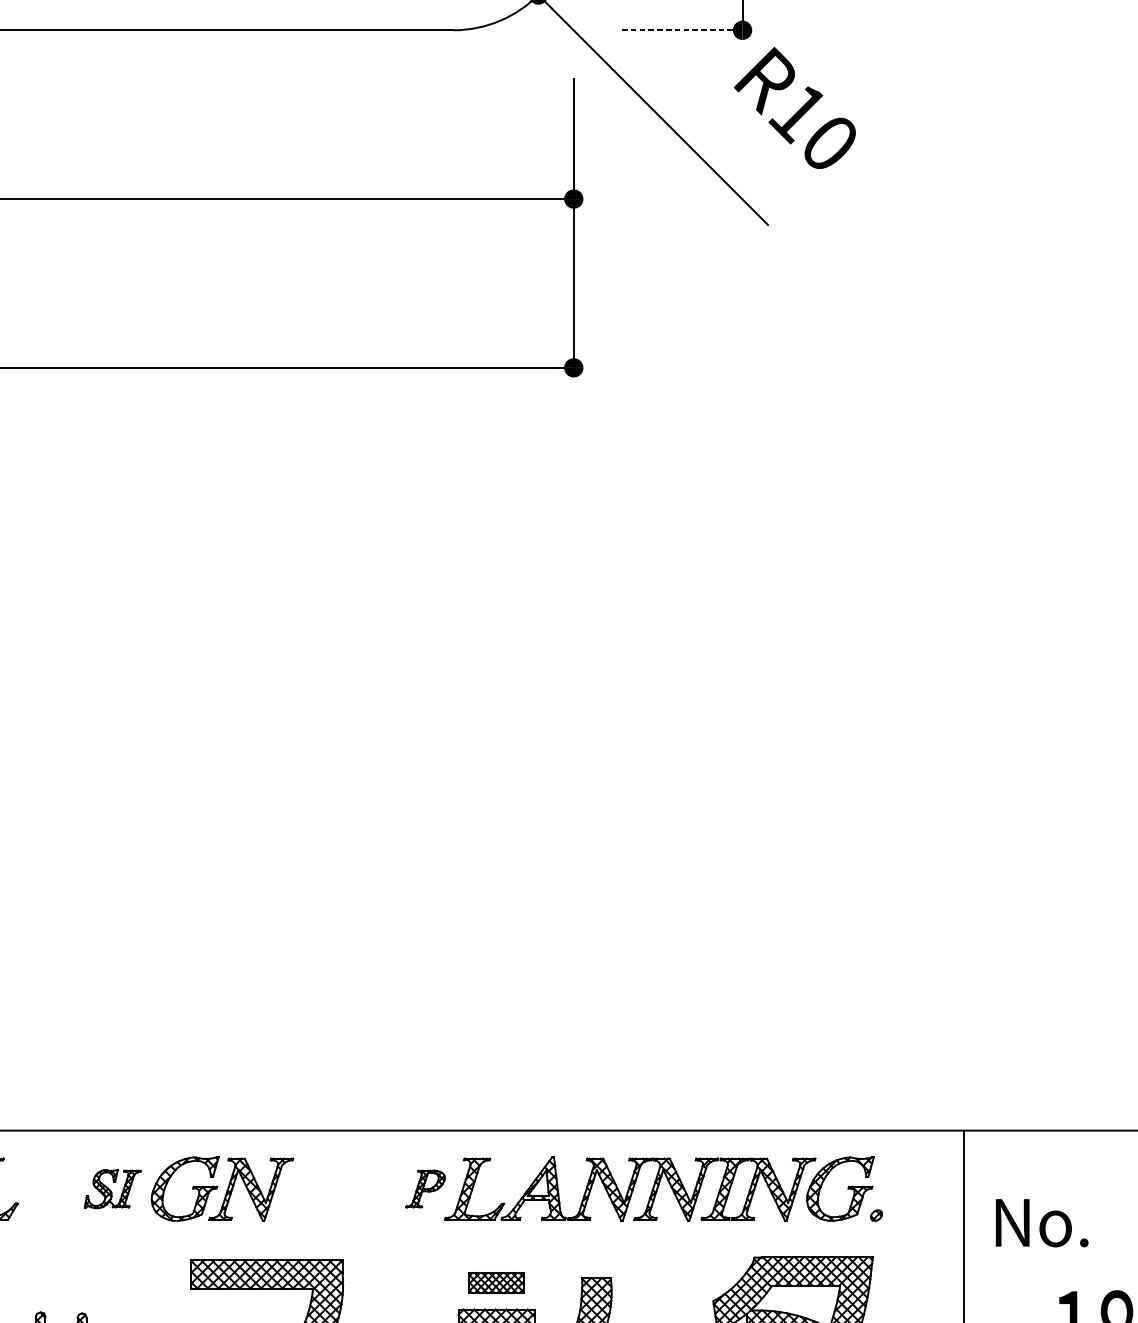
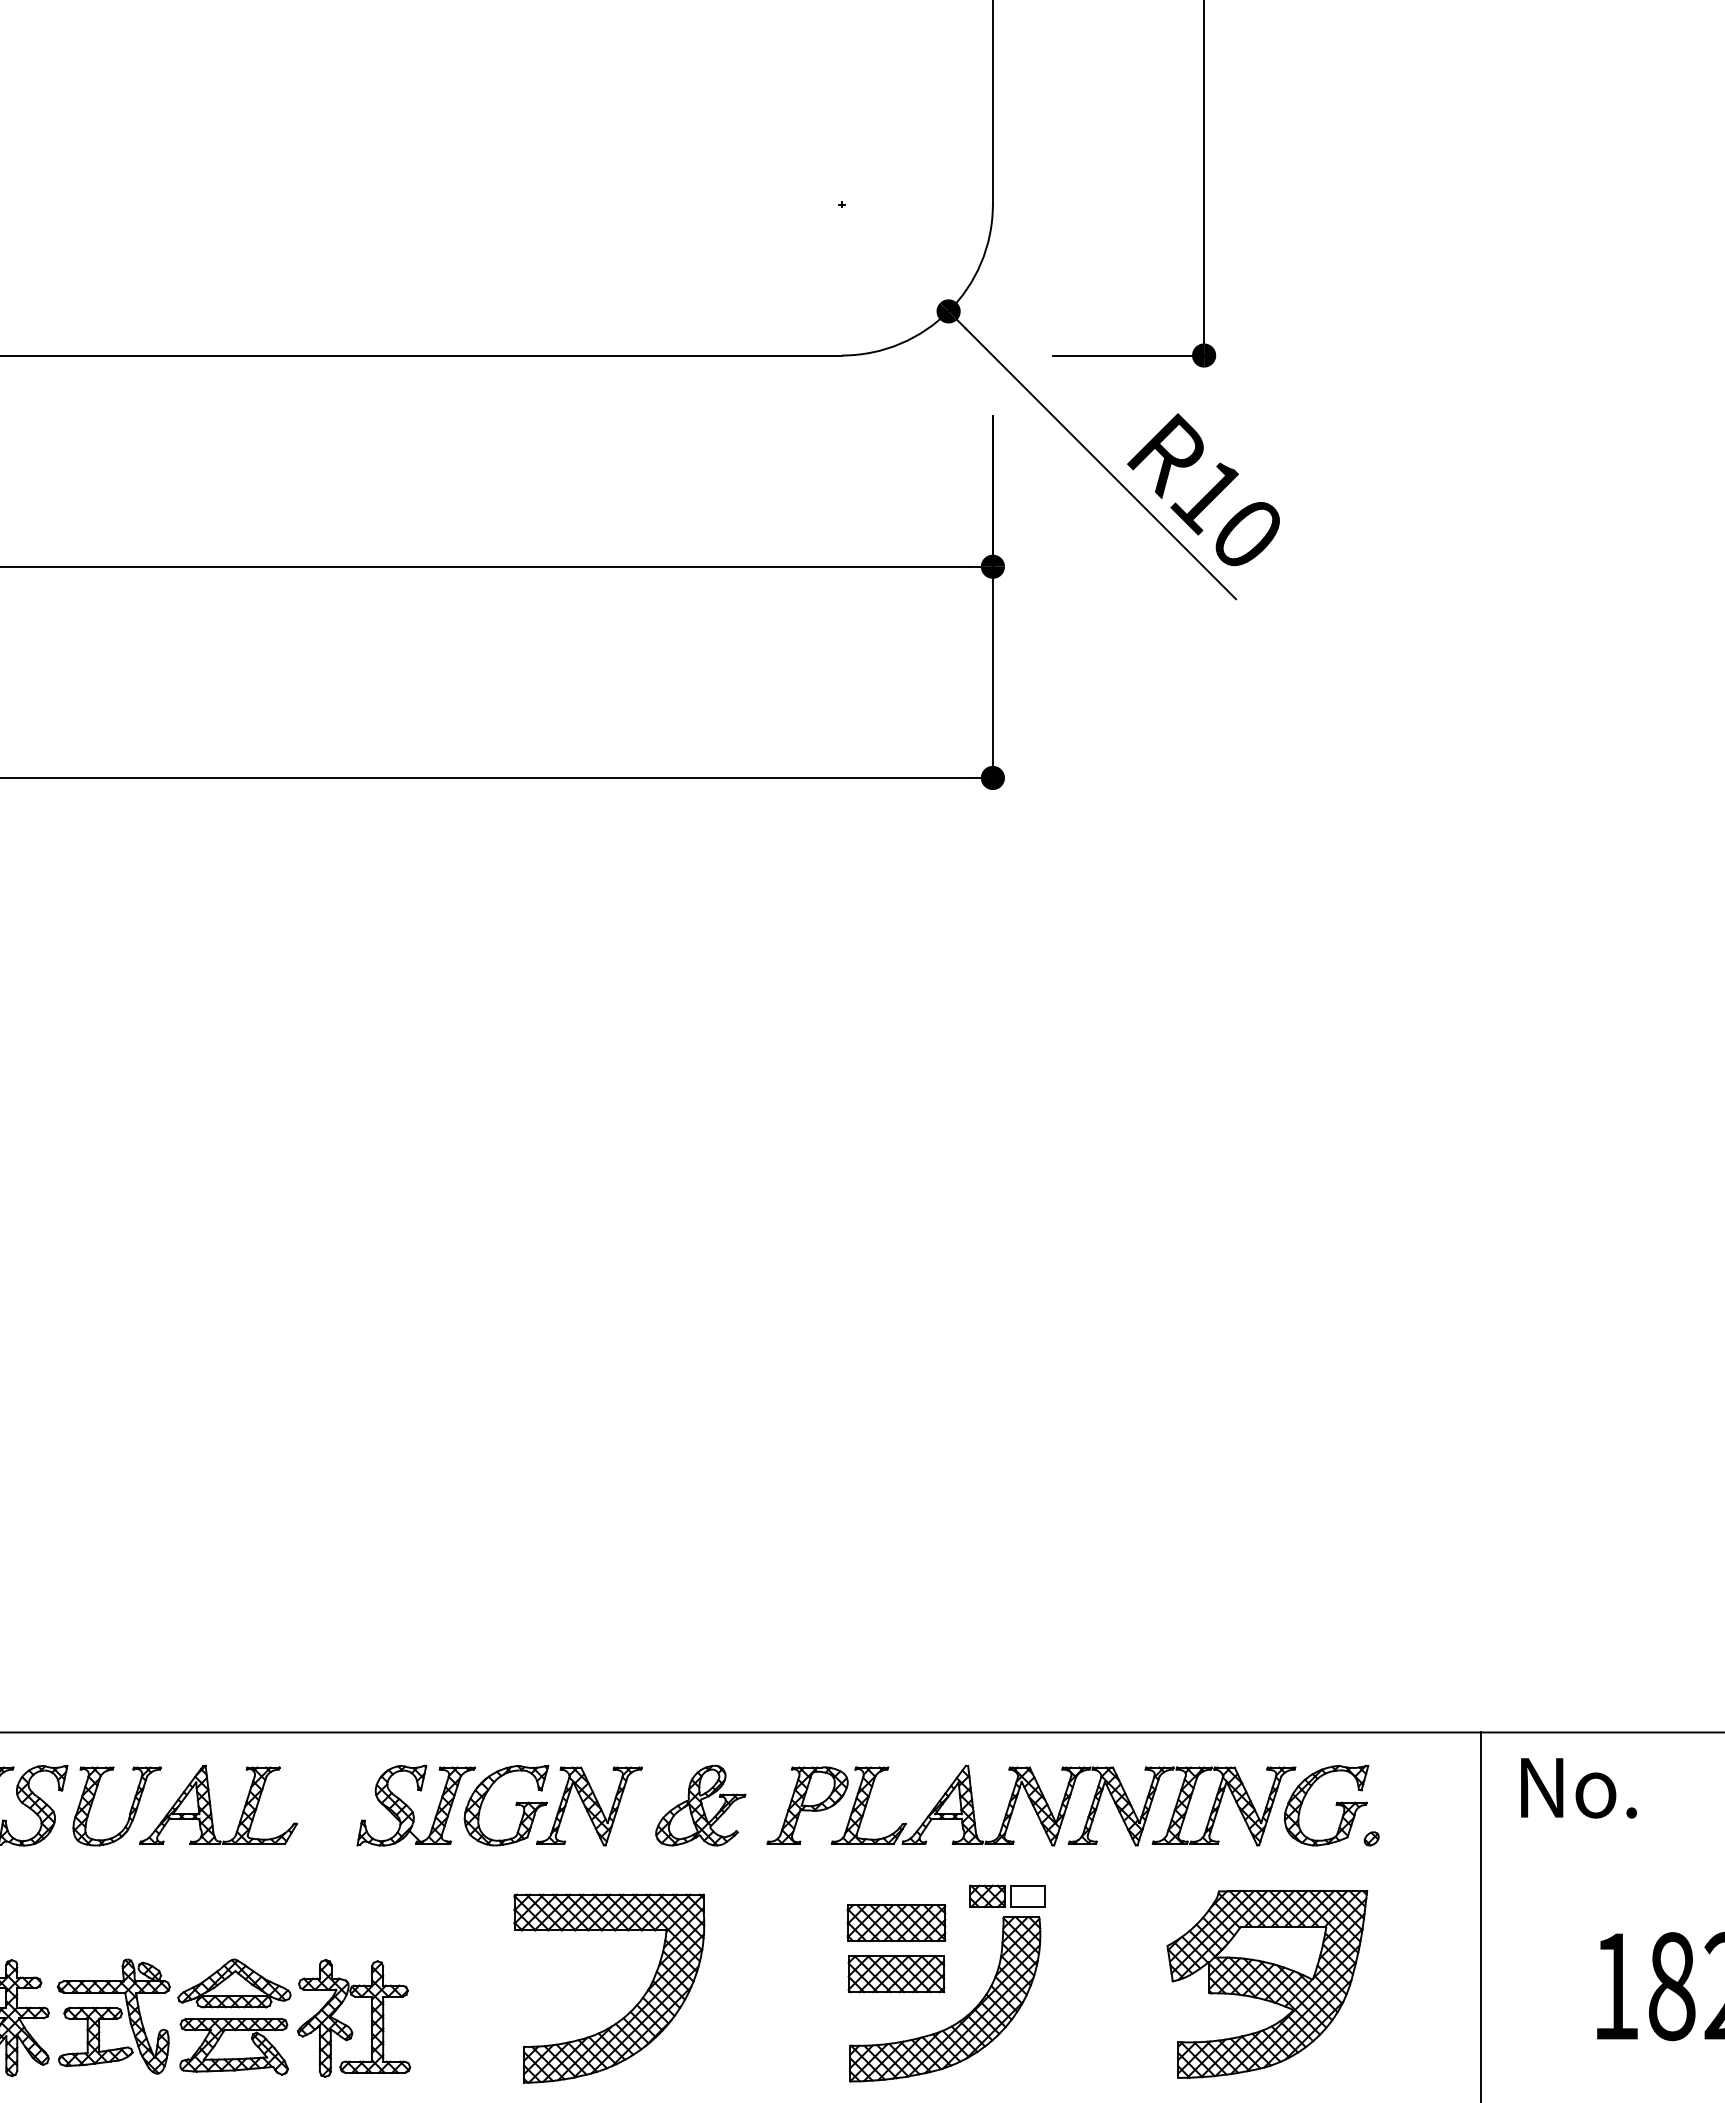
line: (682, 30) -> (1129, 355), dashed -> solid
text: (794, 107) -> (1203, 489), moved
part: (112, 1188) -> (415, 1805), size x1.67
part: (340, 1188) -> (700, 1805), added
part: (425, 1188) -> (807, 1805), size x1.67
text: (1042, 1223) -> (1579, 1788), moved
part: (585, 1261) -> (1007, 1896), added
part: (496, 1283) -> (896, 1923), size x1.43

